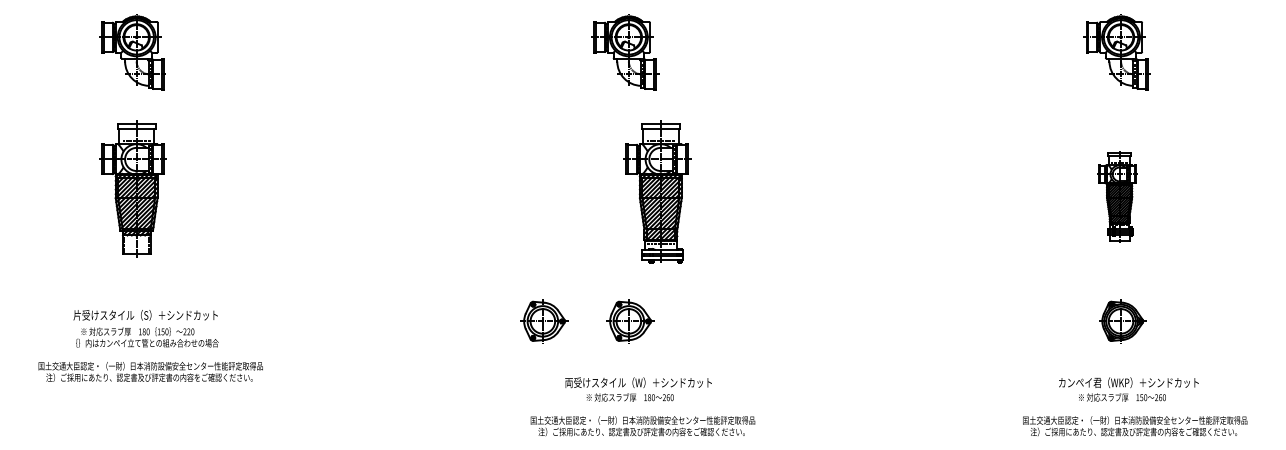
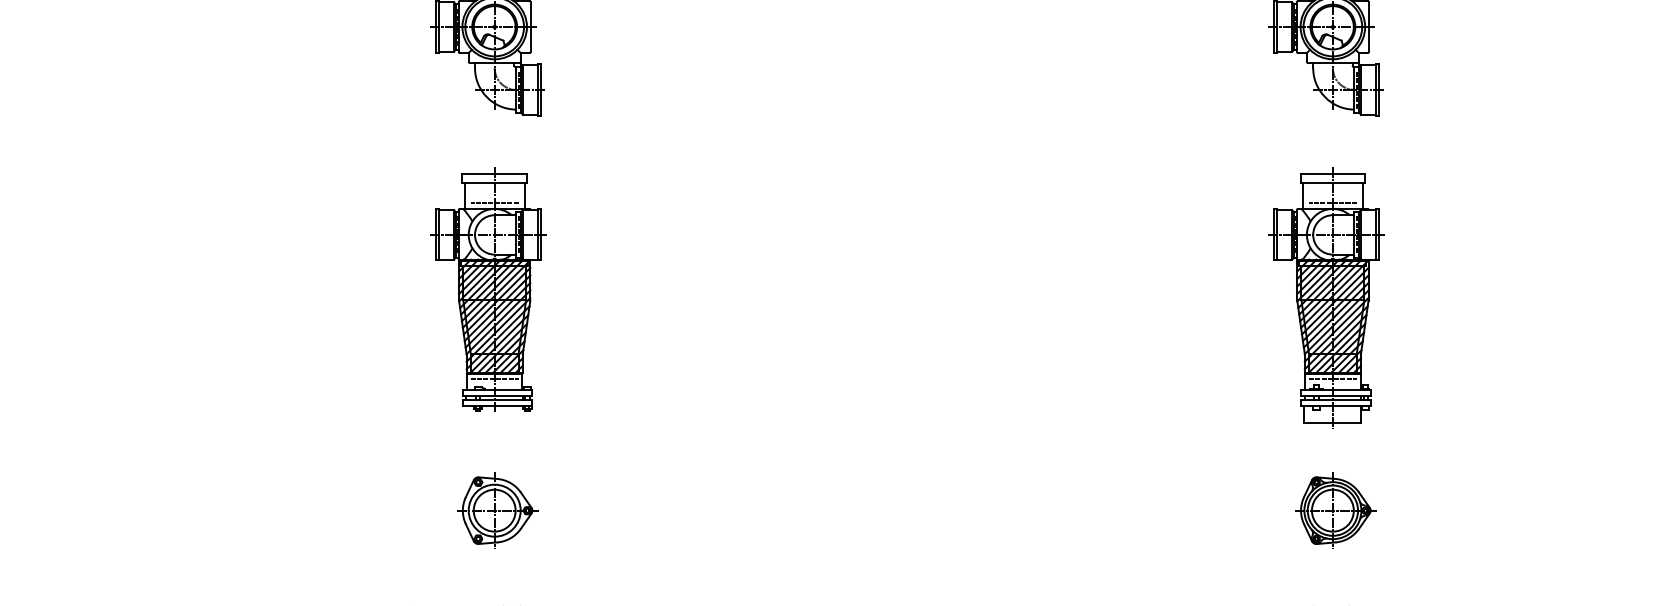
part: (657, 191) -> (488, 289), moved
part: (1117, 196) -> (1326, 298), size x1.67
part: (544, 321) -> (351, 510), removed

